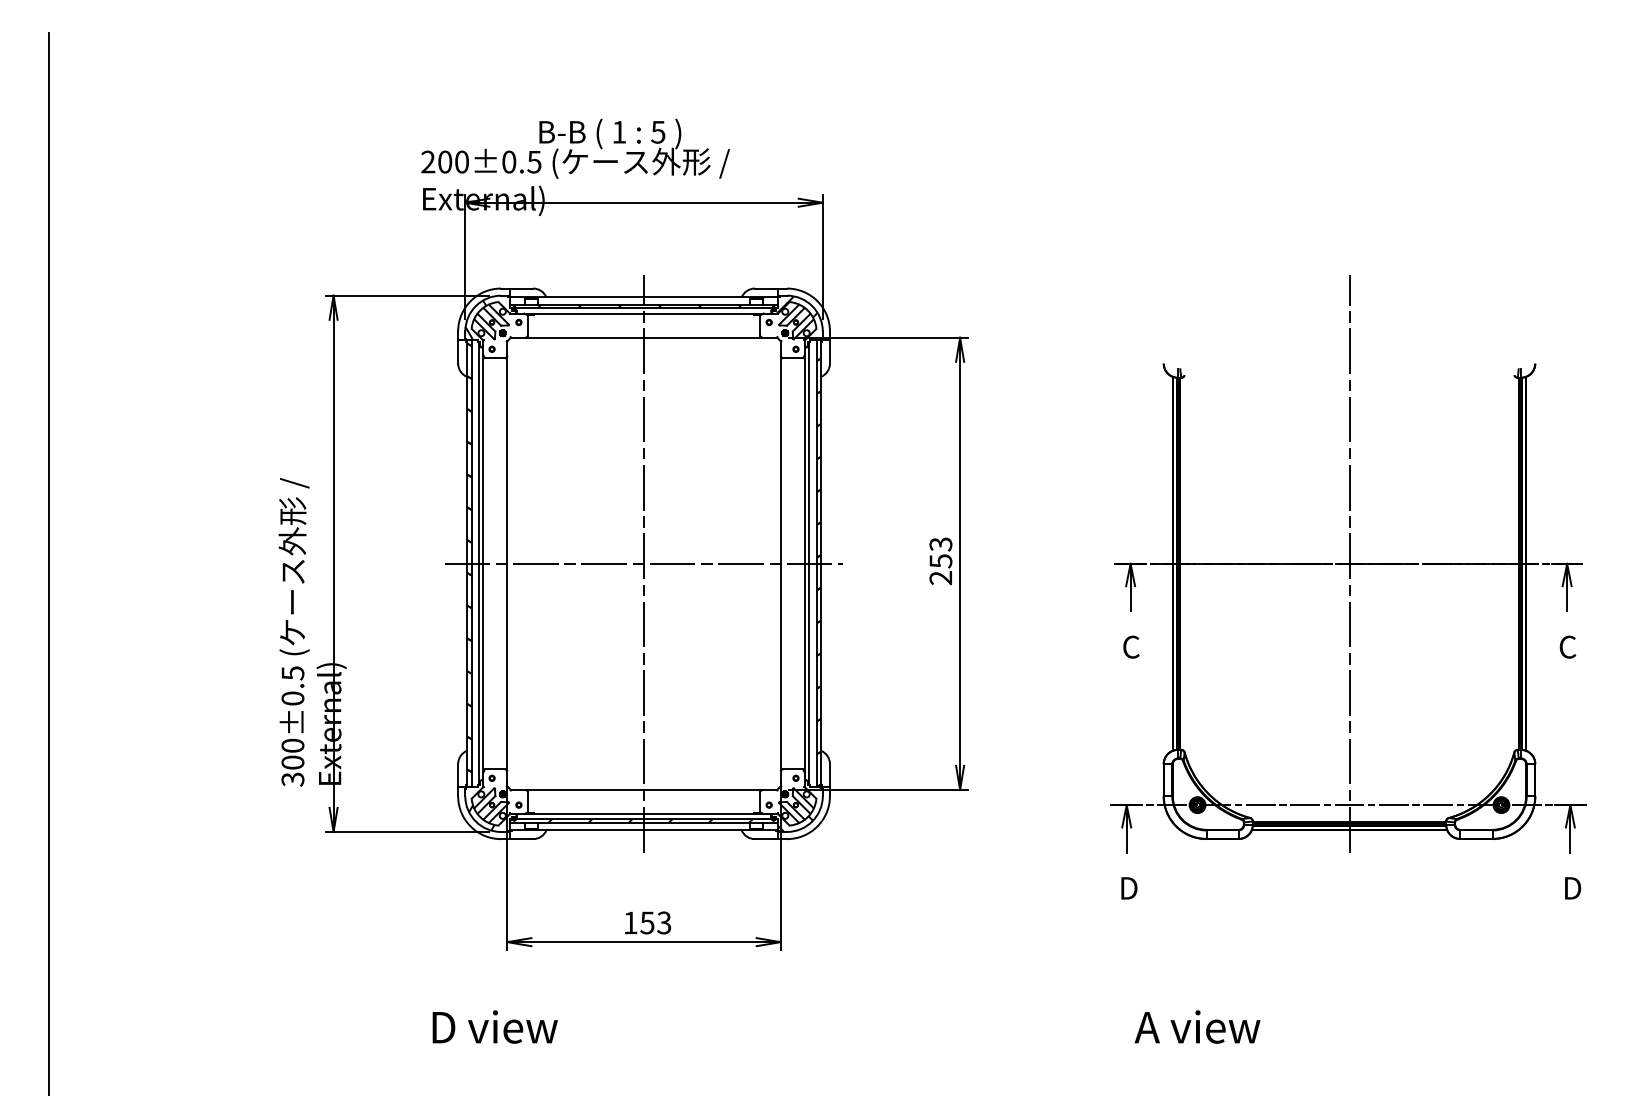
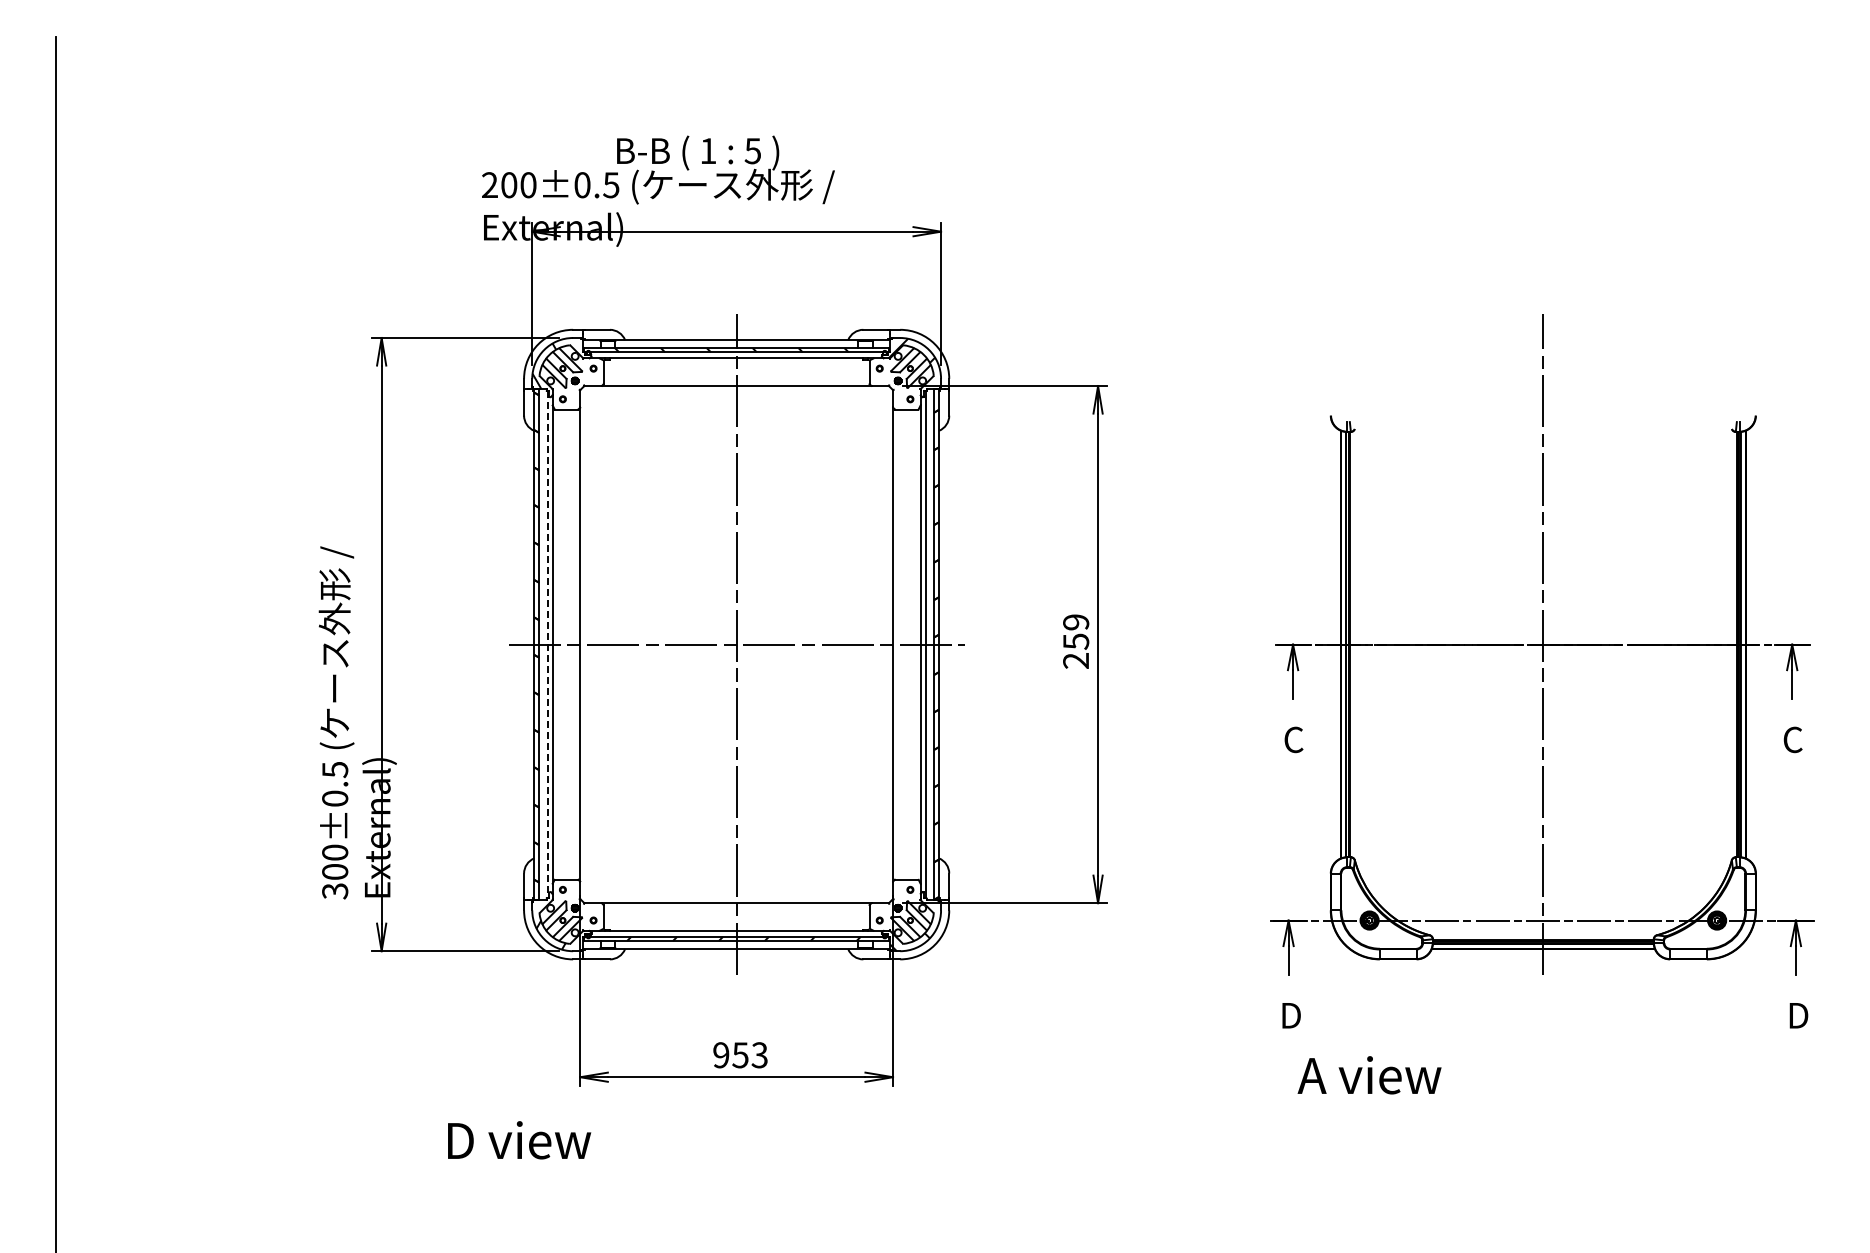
text: (941, 544) -> (1076, 622), 253 -> 259
line: (478, 564) -> (547, 645), solid -> dashed
text: (630, 923) -> (721, 1055), 153 -> 953
text: (495, 1027) -> (519, 1140), moved
text: (1197, 1027) -> (1369, 1075), moved

